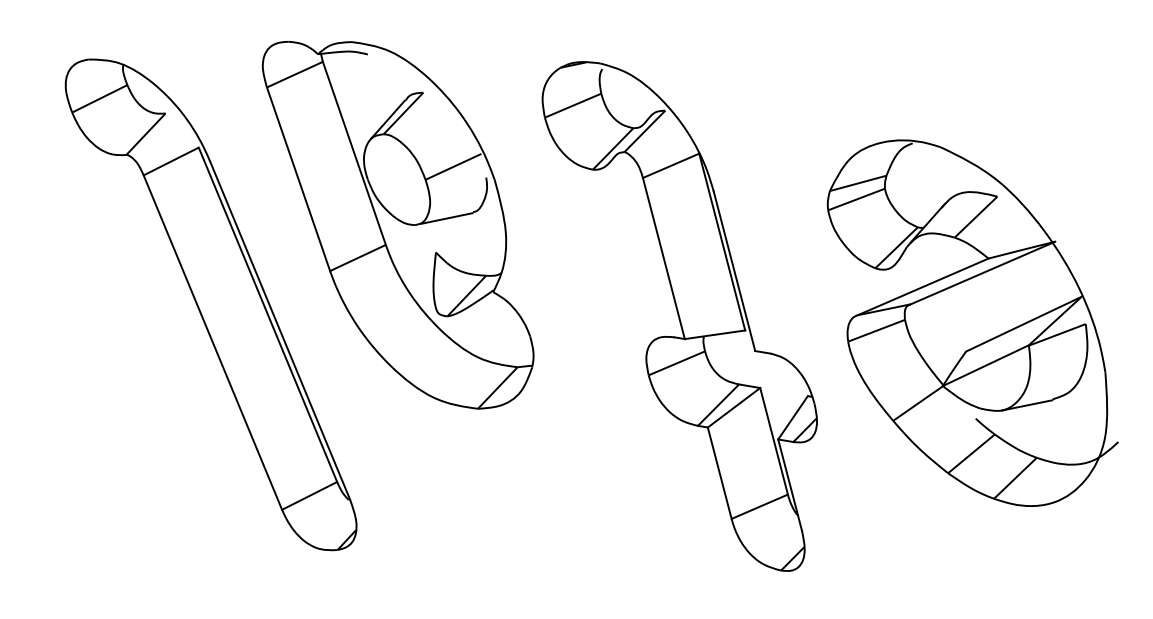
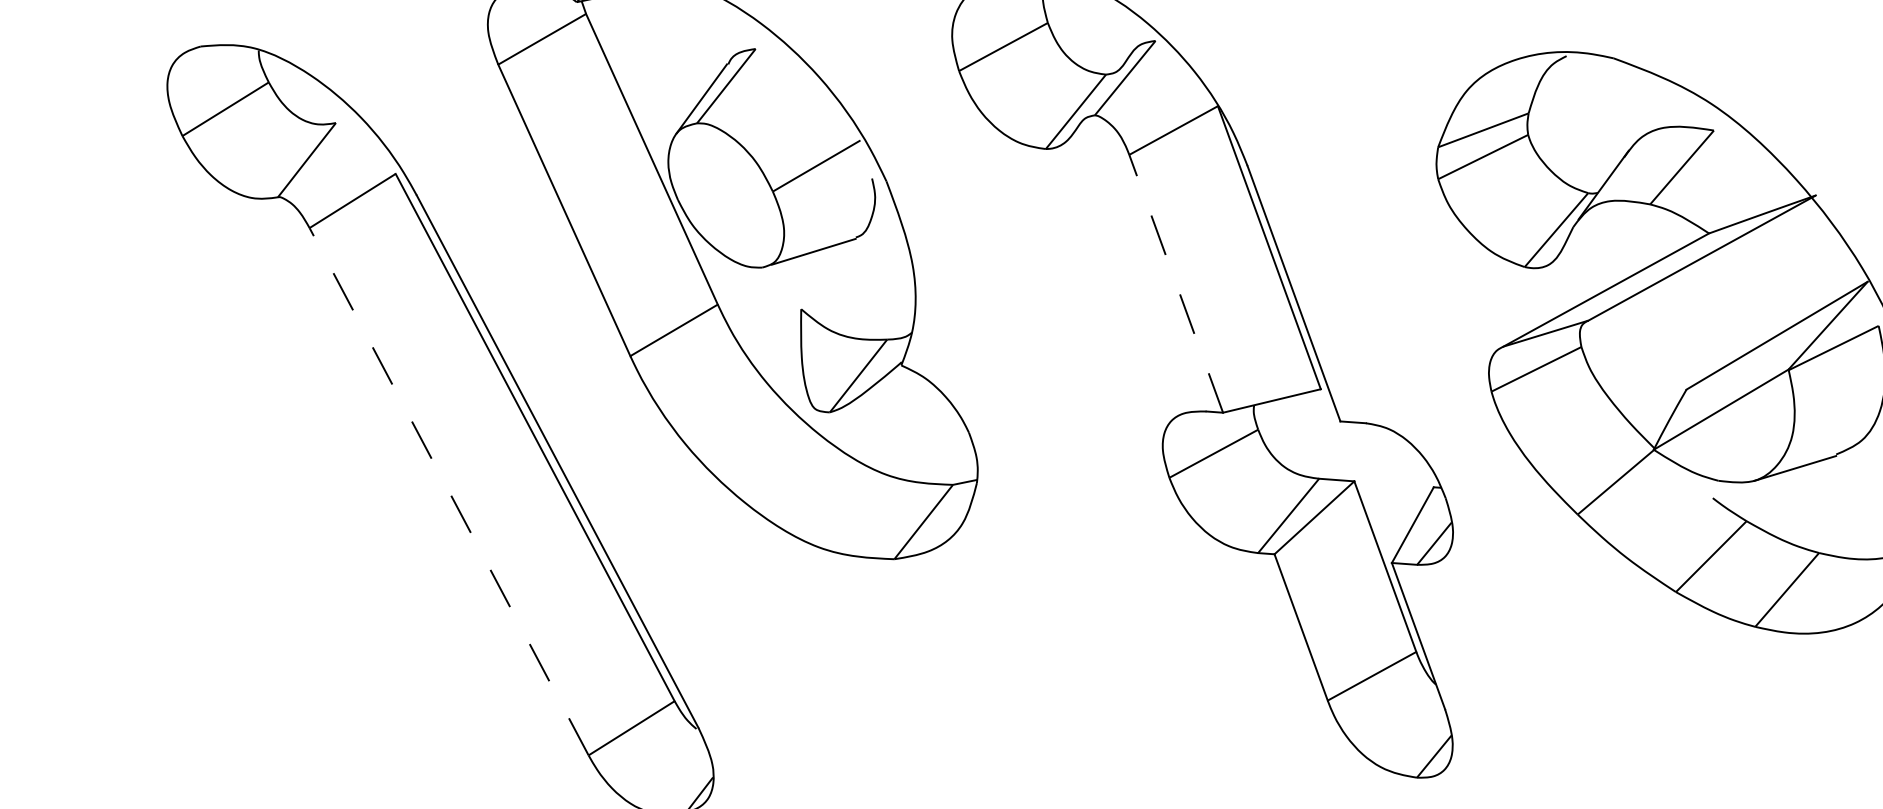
line: (663, 258) -> (1175, 283), solid -> dashed
line: (212, 342) -> (448, 491), solid -> dashed

